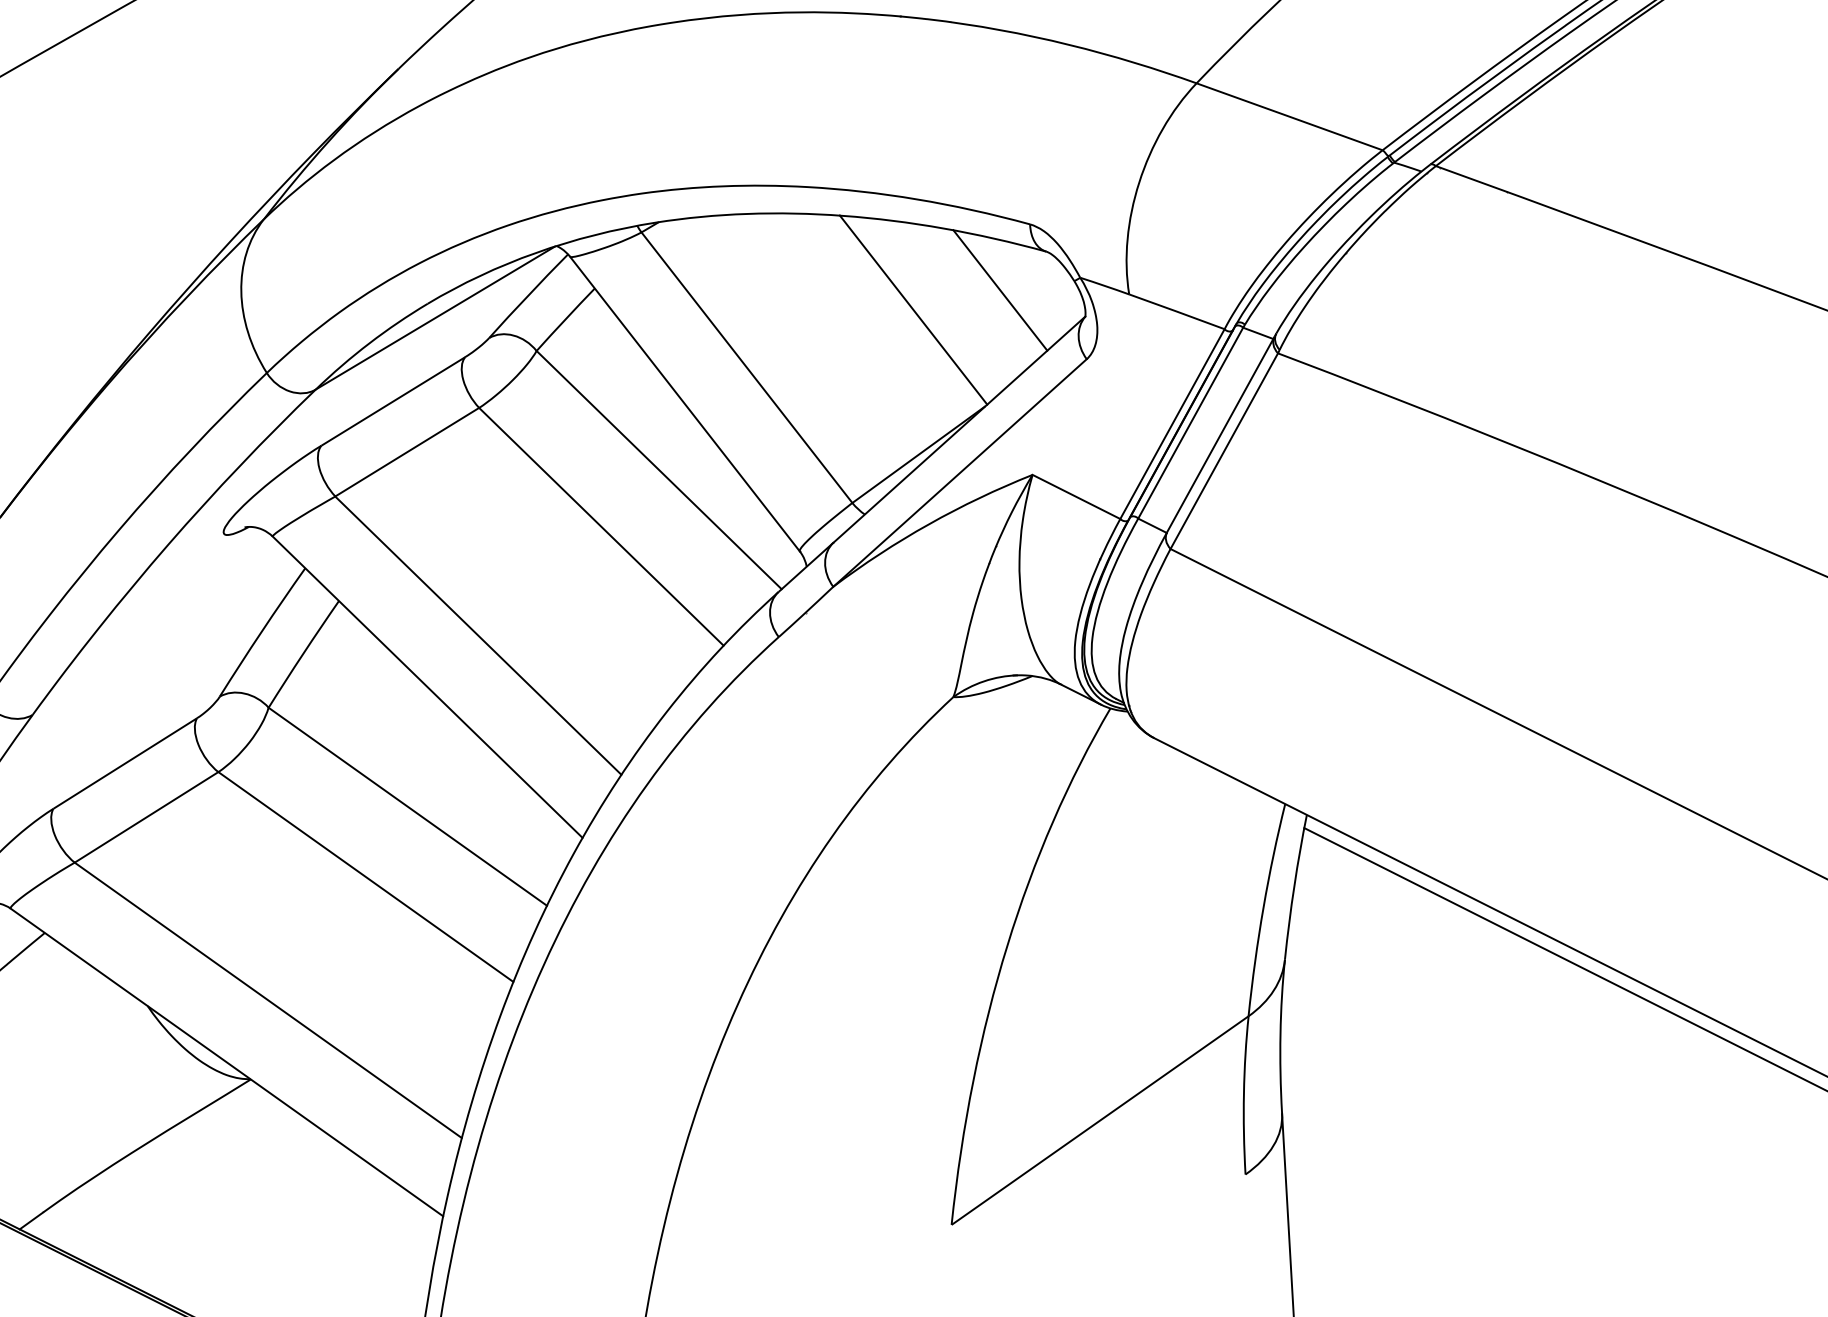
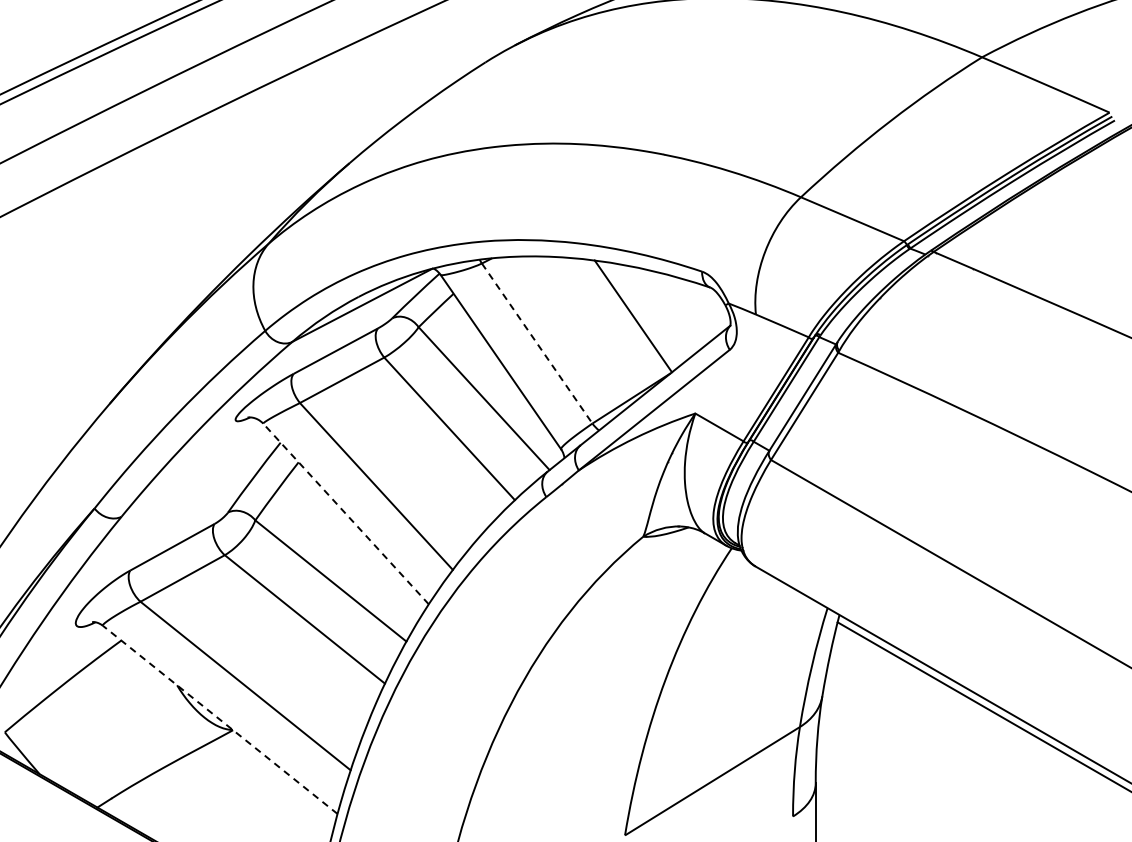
line: (999, 289) -> (682, 307), removed
line: (747, 367) -> (537, 343), solid -> dashed
line: (428, 686) -> (346, 513), solid -> dashed
line: (225, 1061) -> (219, 719), solid -> dashed

